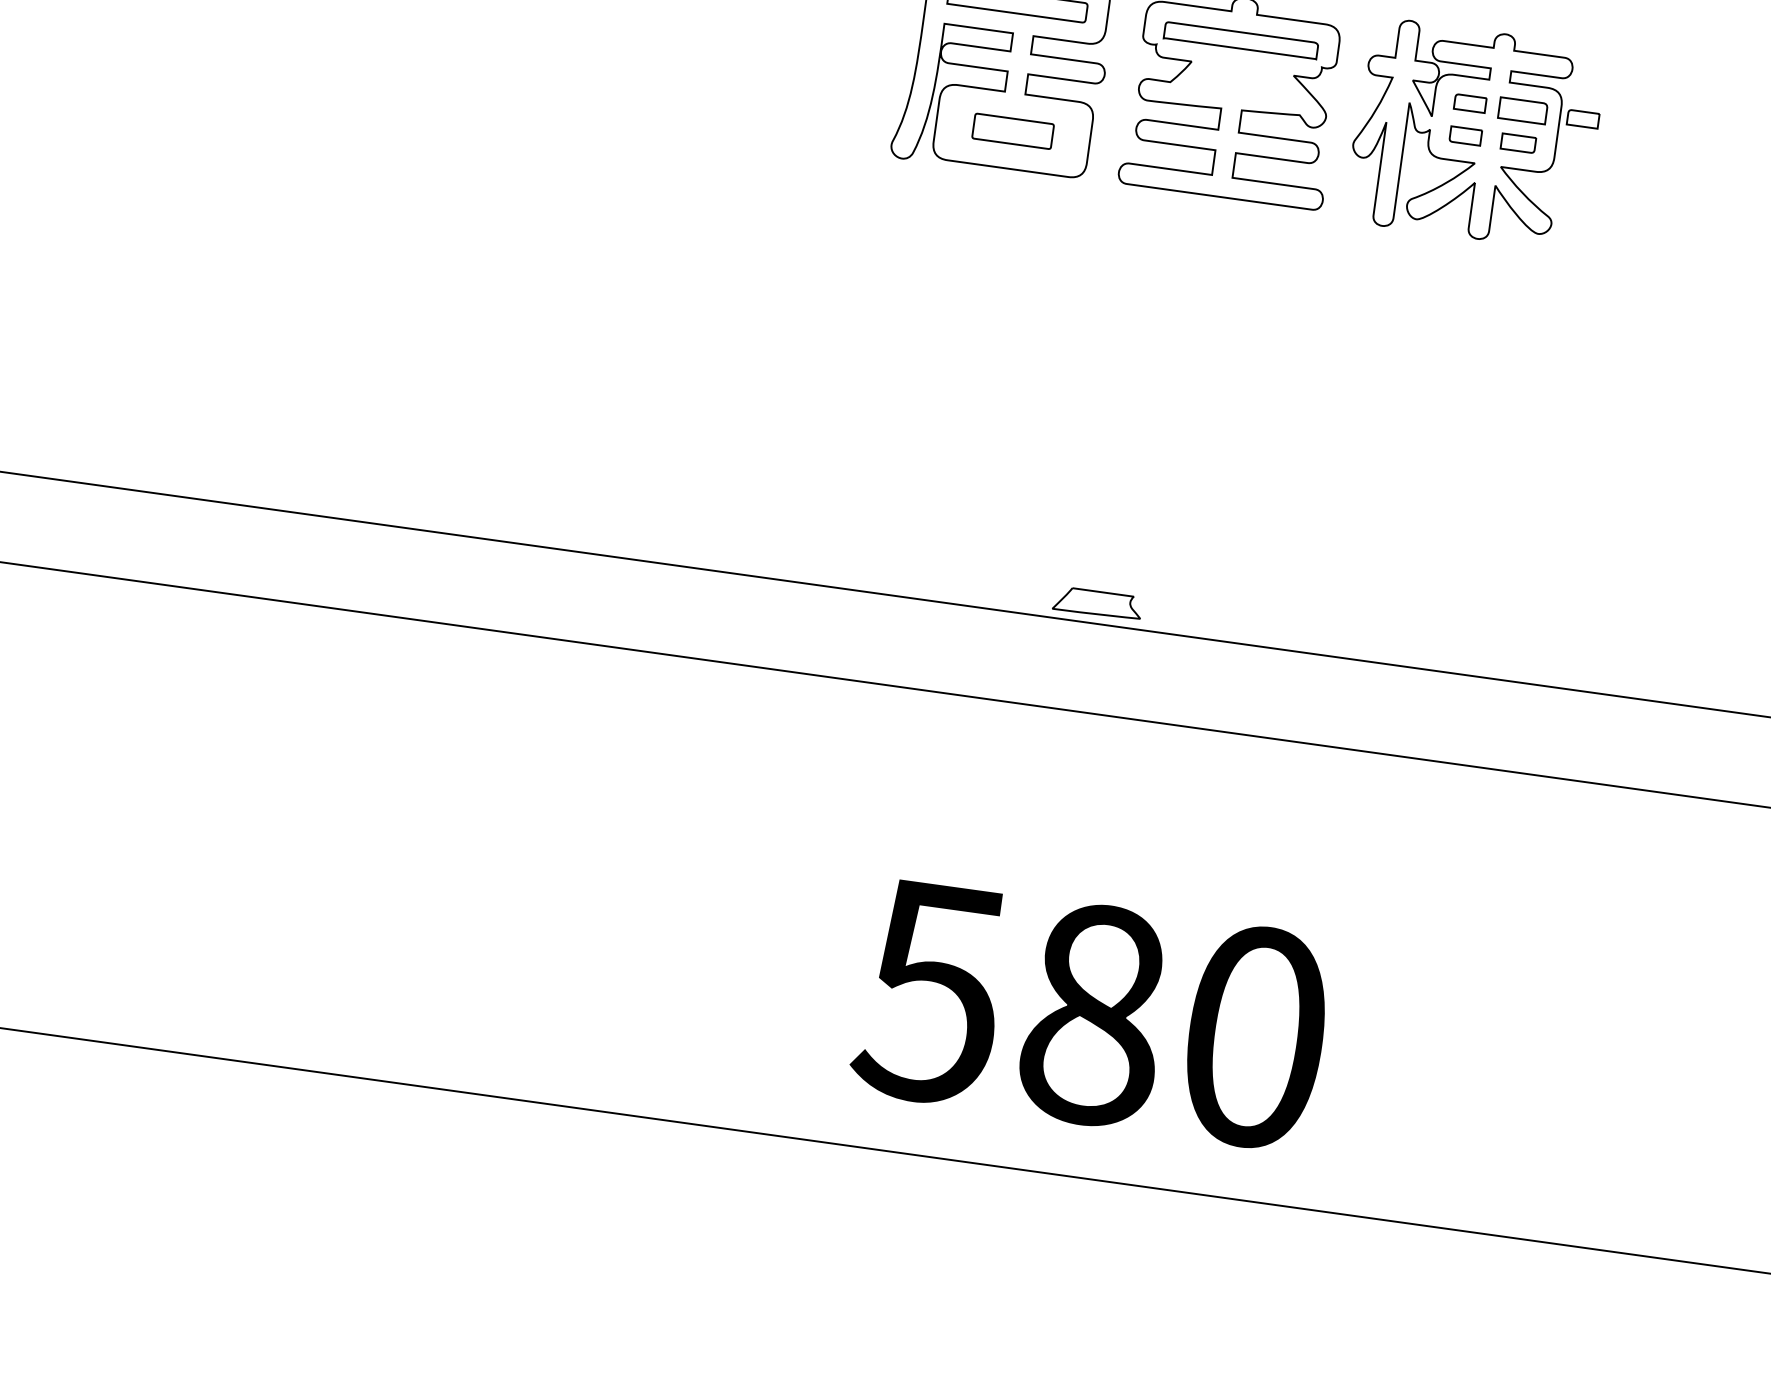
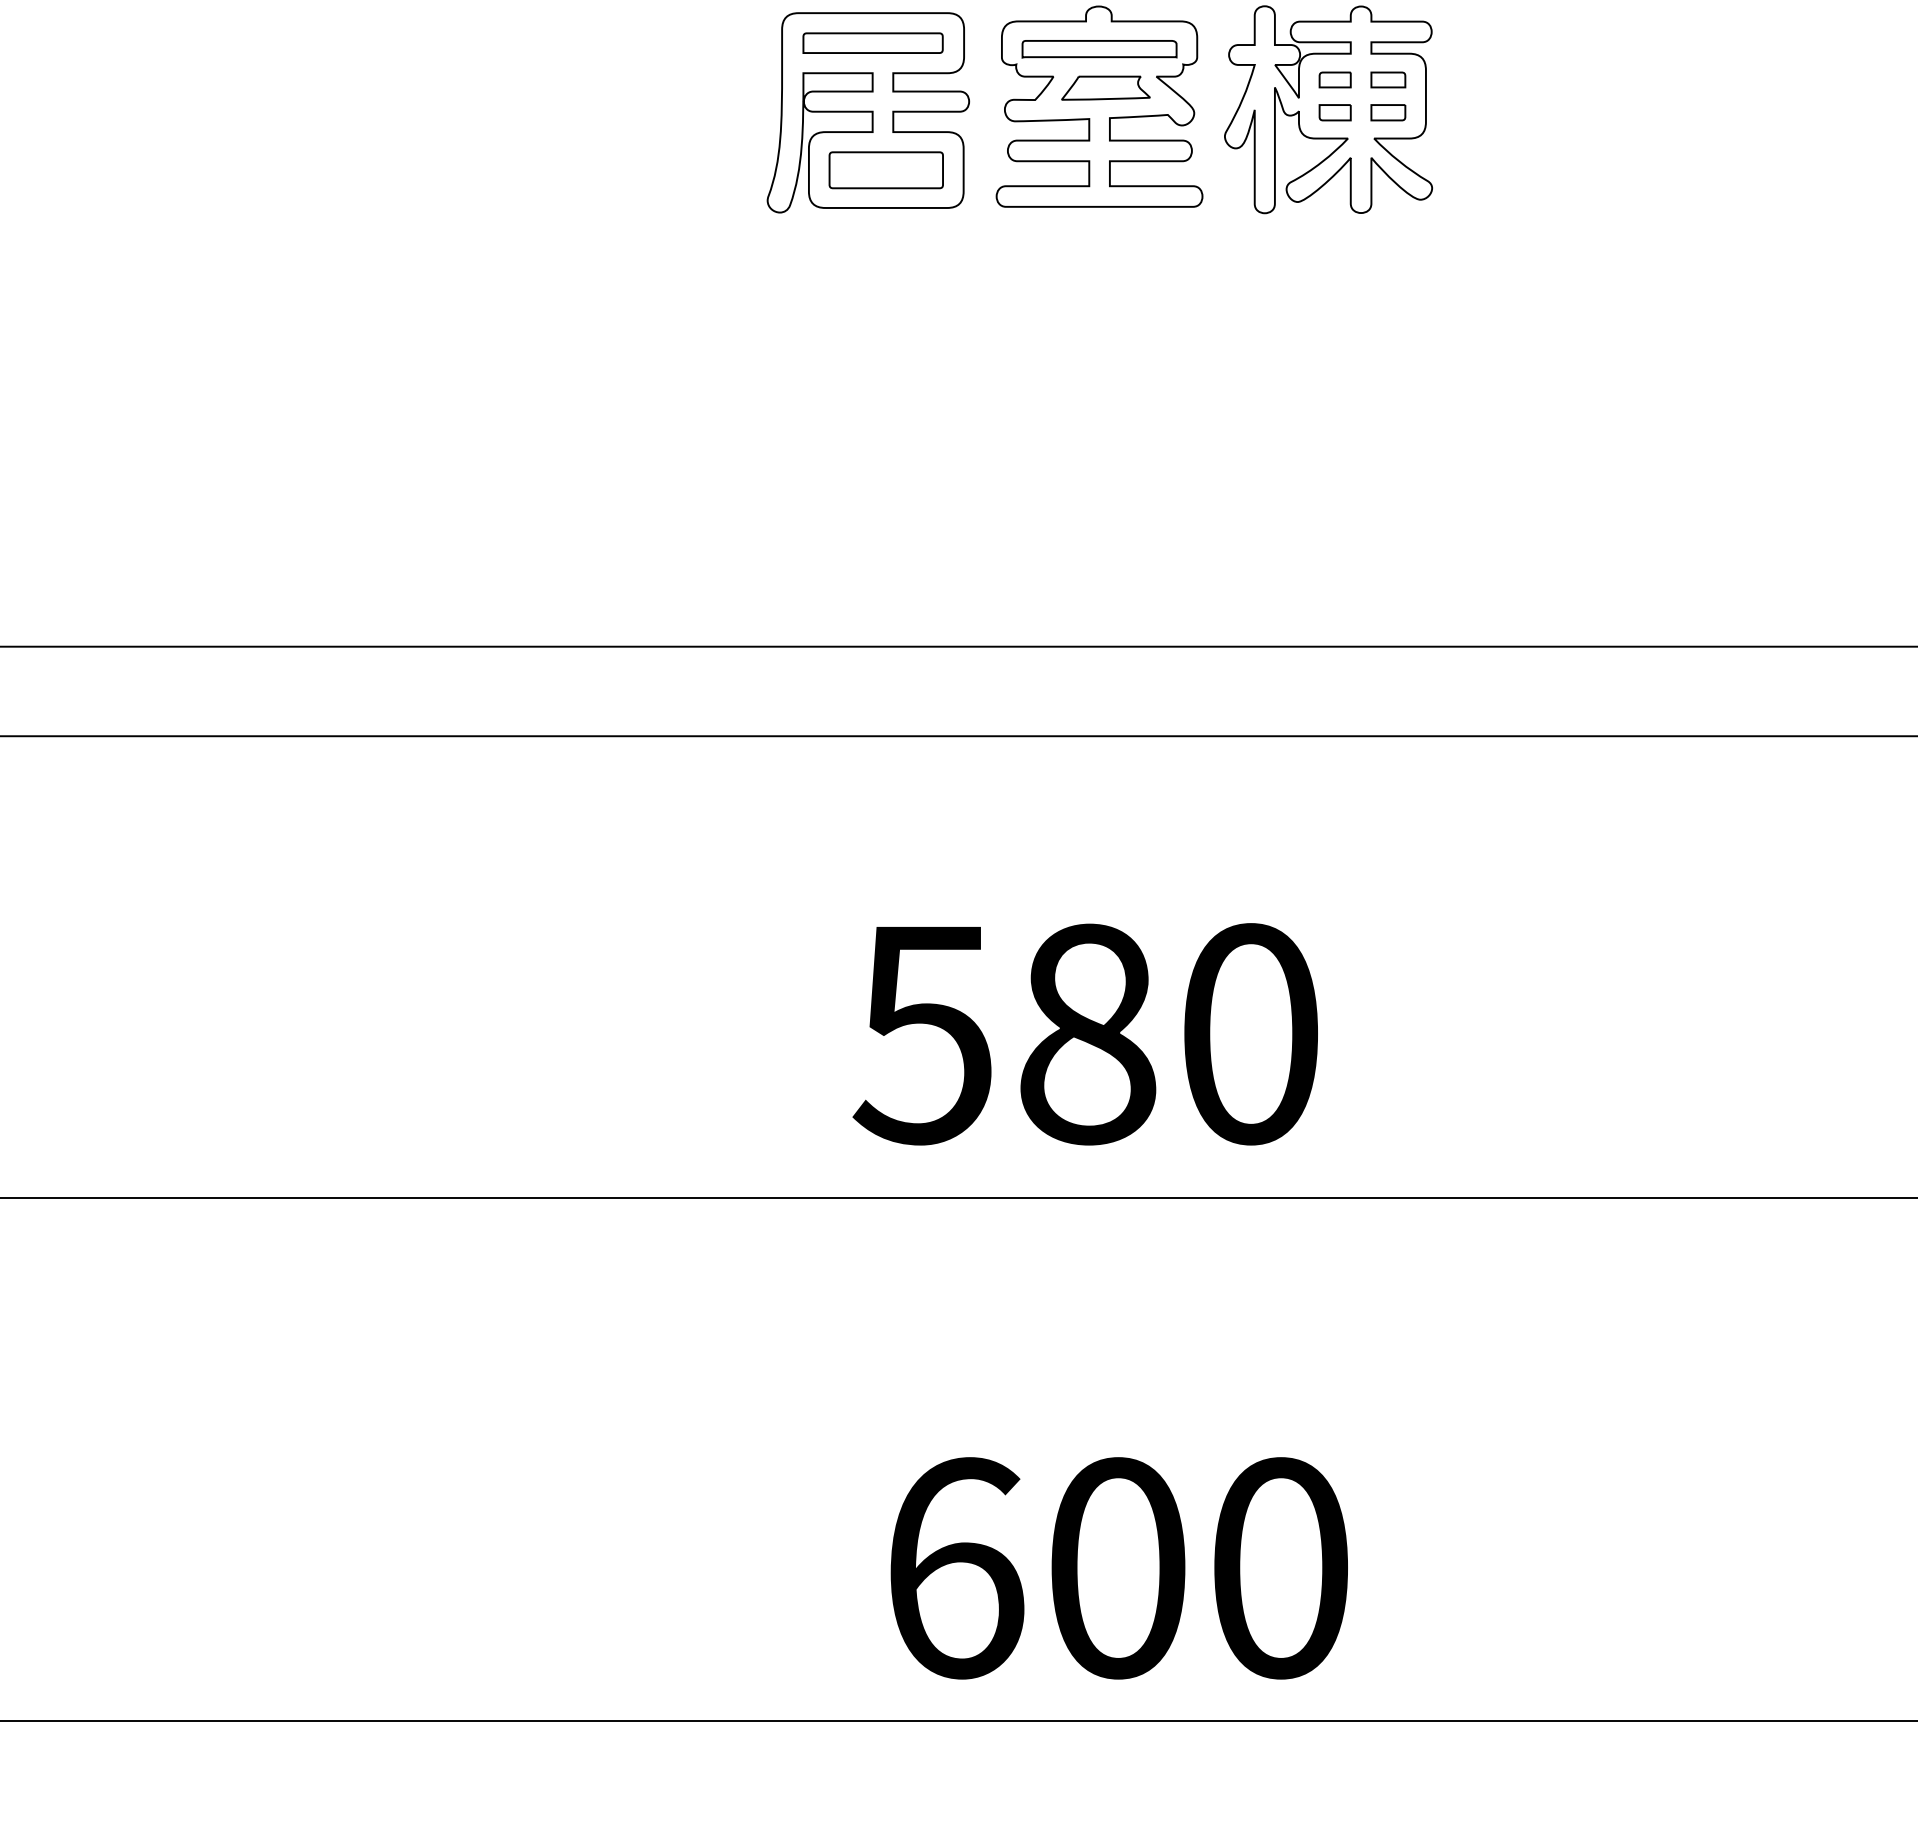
part: (1523, 110) -> (1388, 79), size x0.71
part: (1582, 118) -> (1448, 79), removed
part: (1012, 131) -> (885, 170), size x1.43
part: (1097, 602) -> (1105, 87), moved

